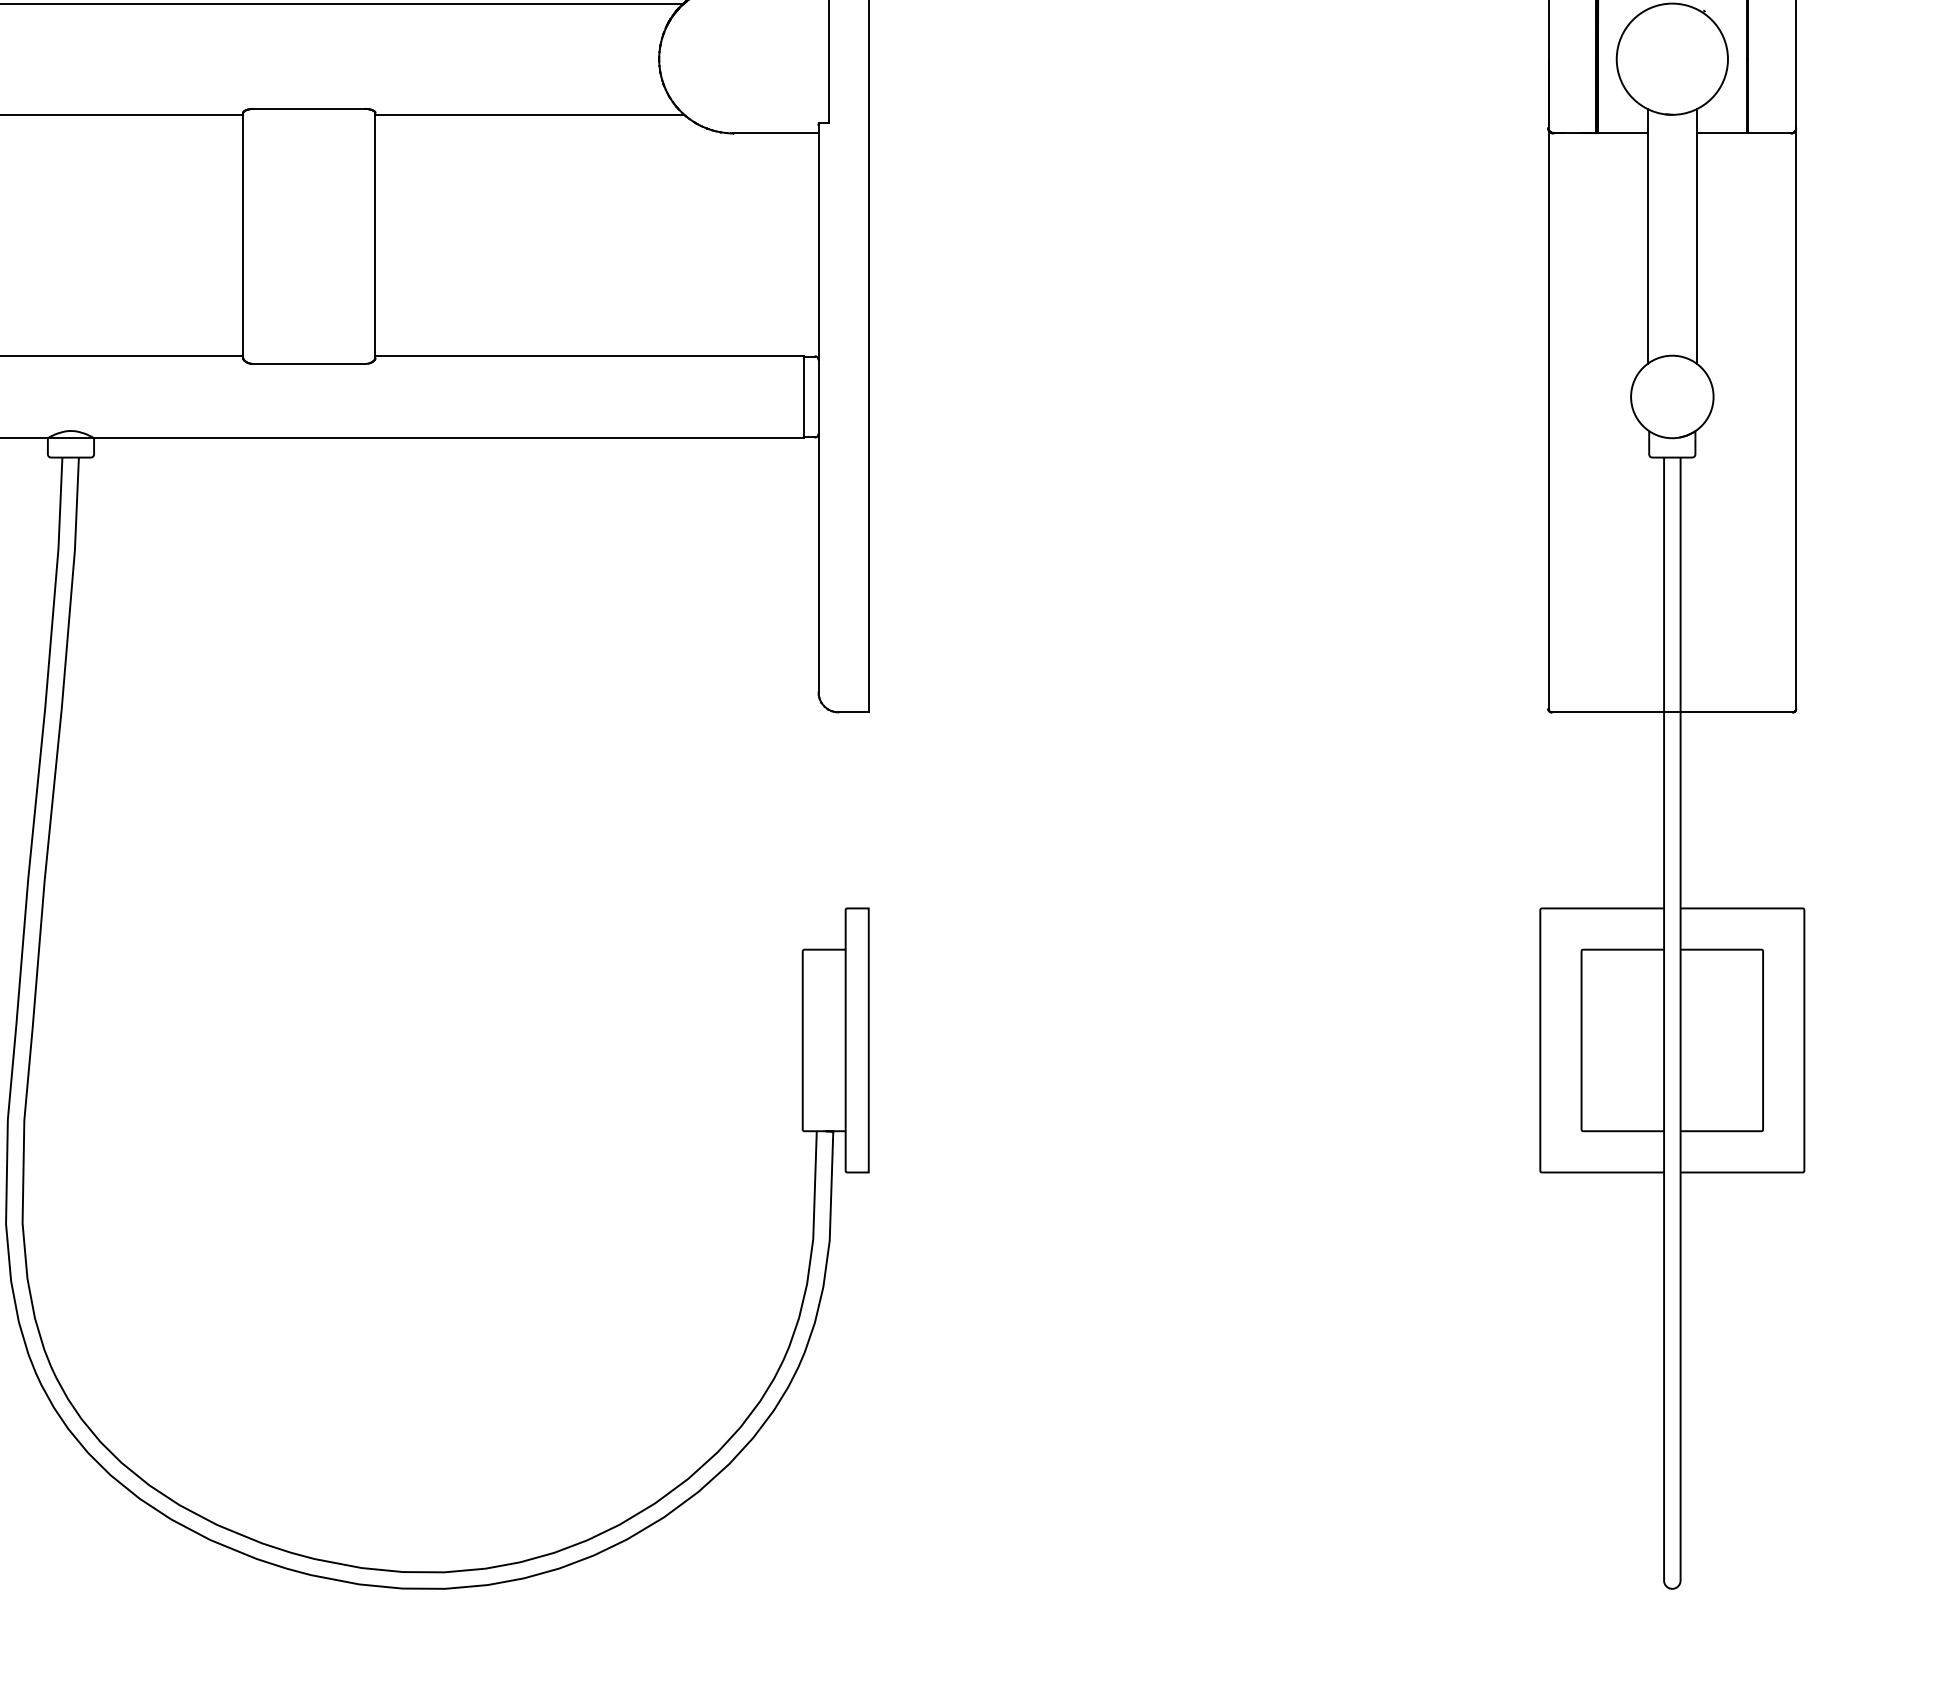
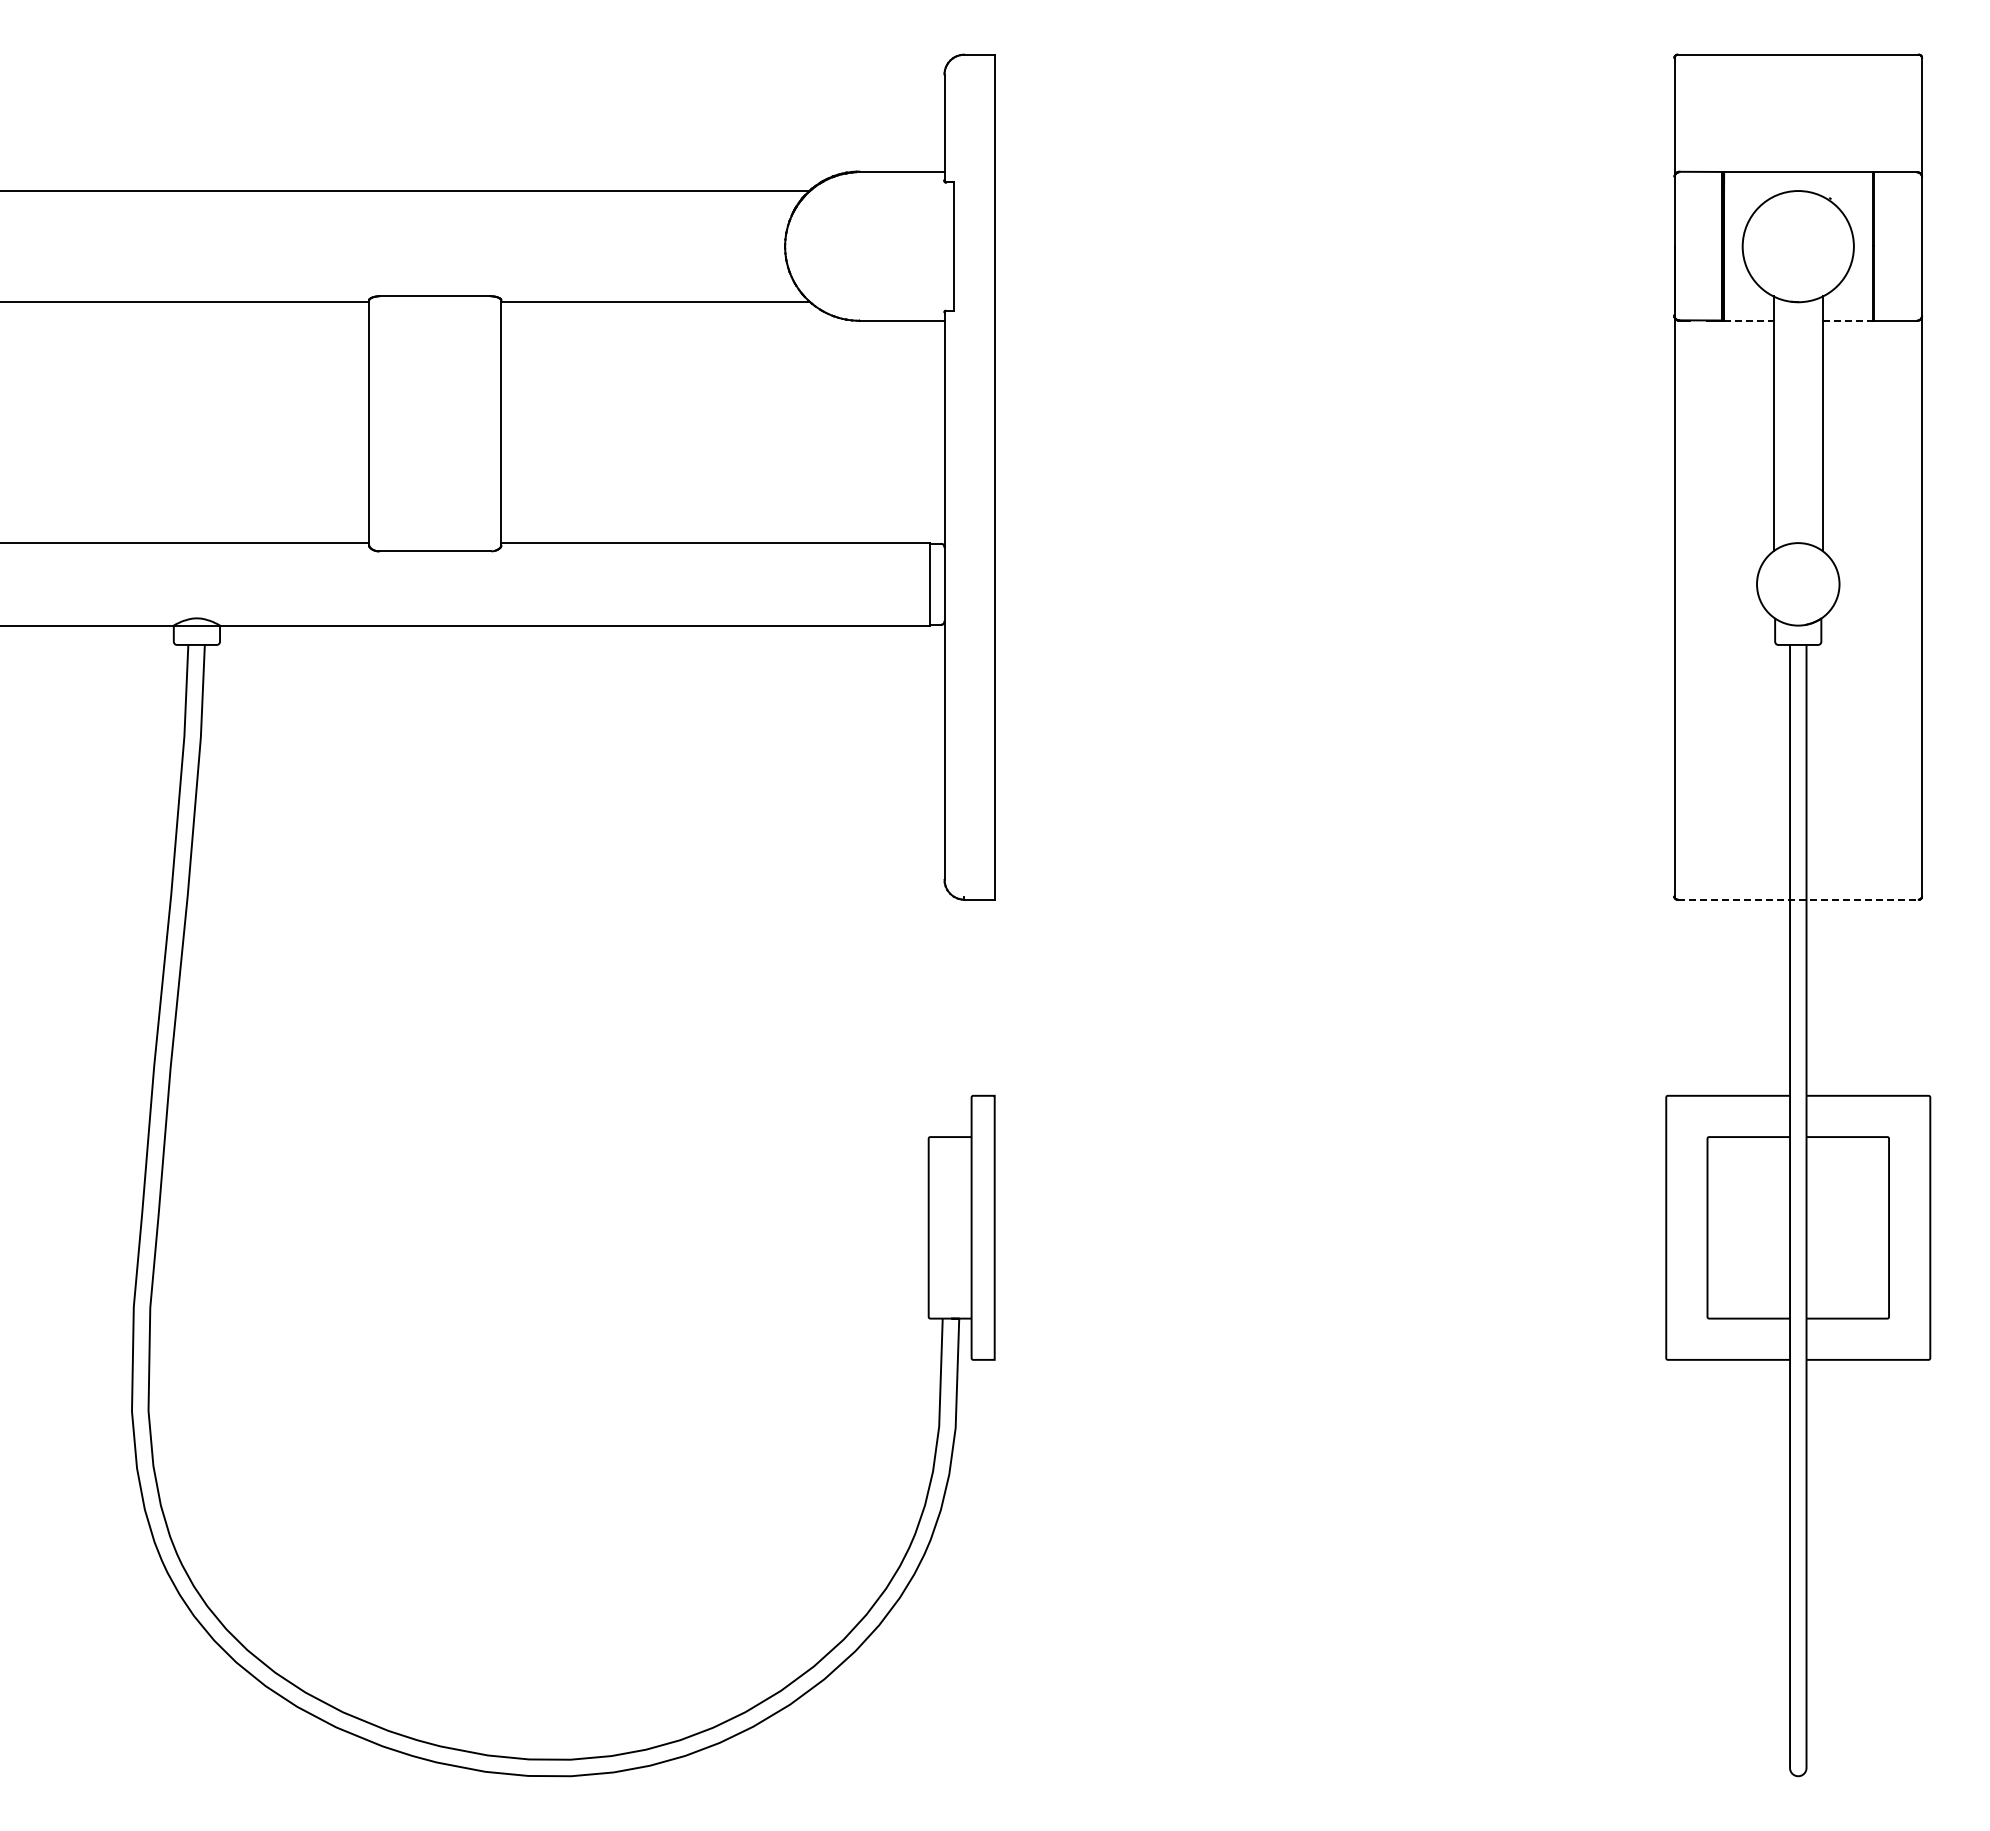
line: (1622, 133) -> (1748, 320), solid -> dashed
line: (1721, 133) -> (1847, 320), solid -> dashed
line: (1672, 712) -> (1798, 899), solid -> dashed

